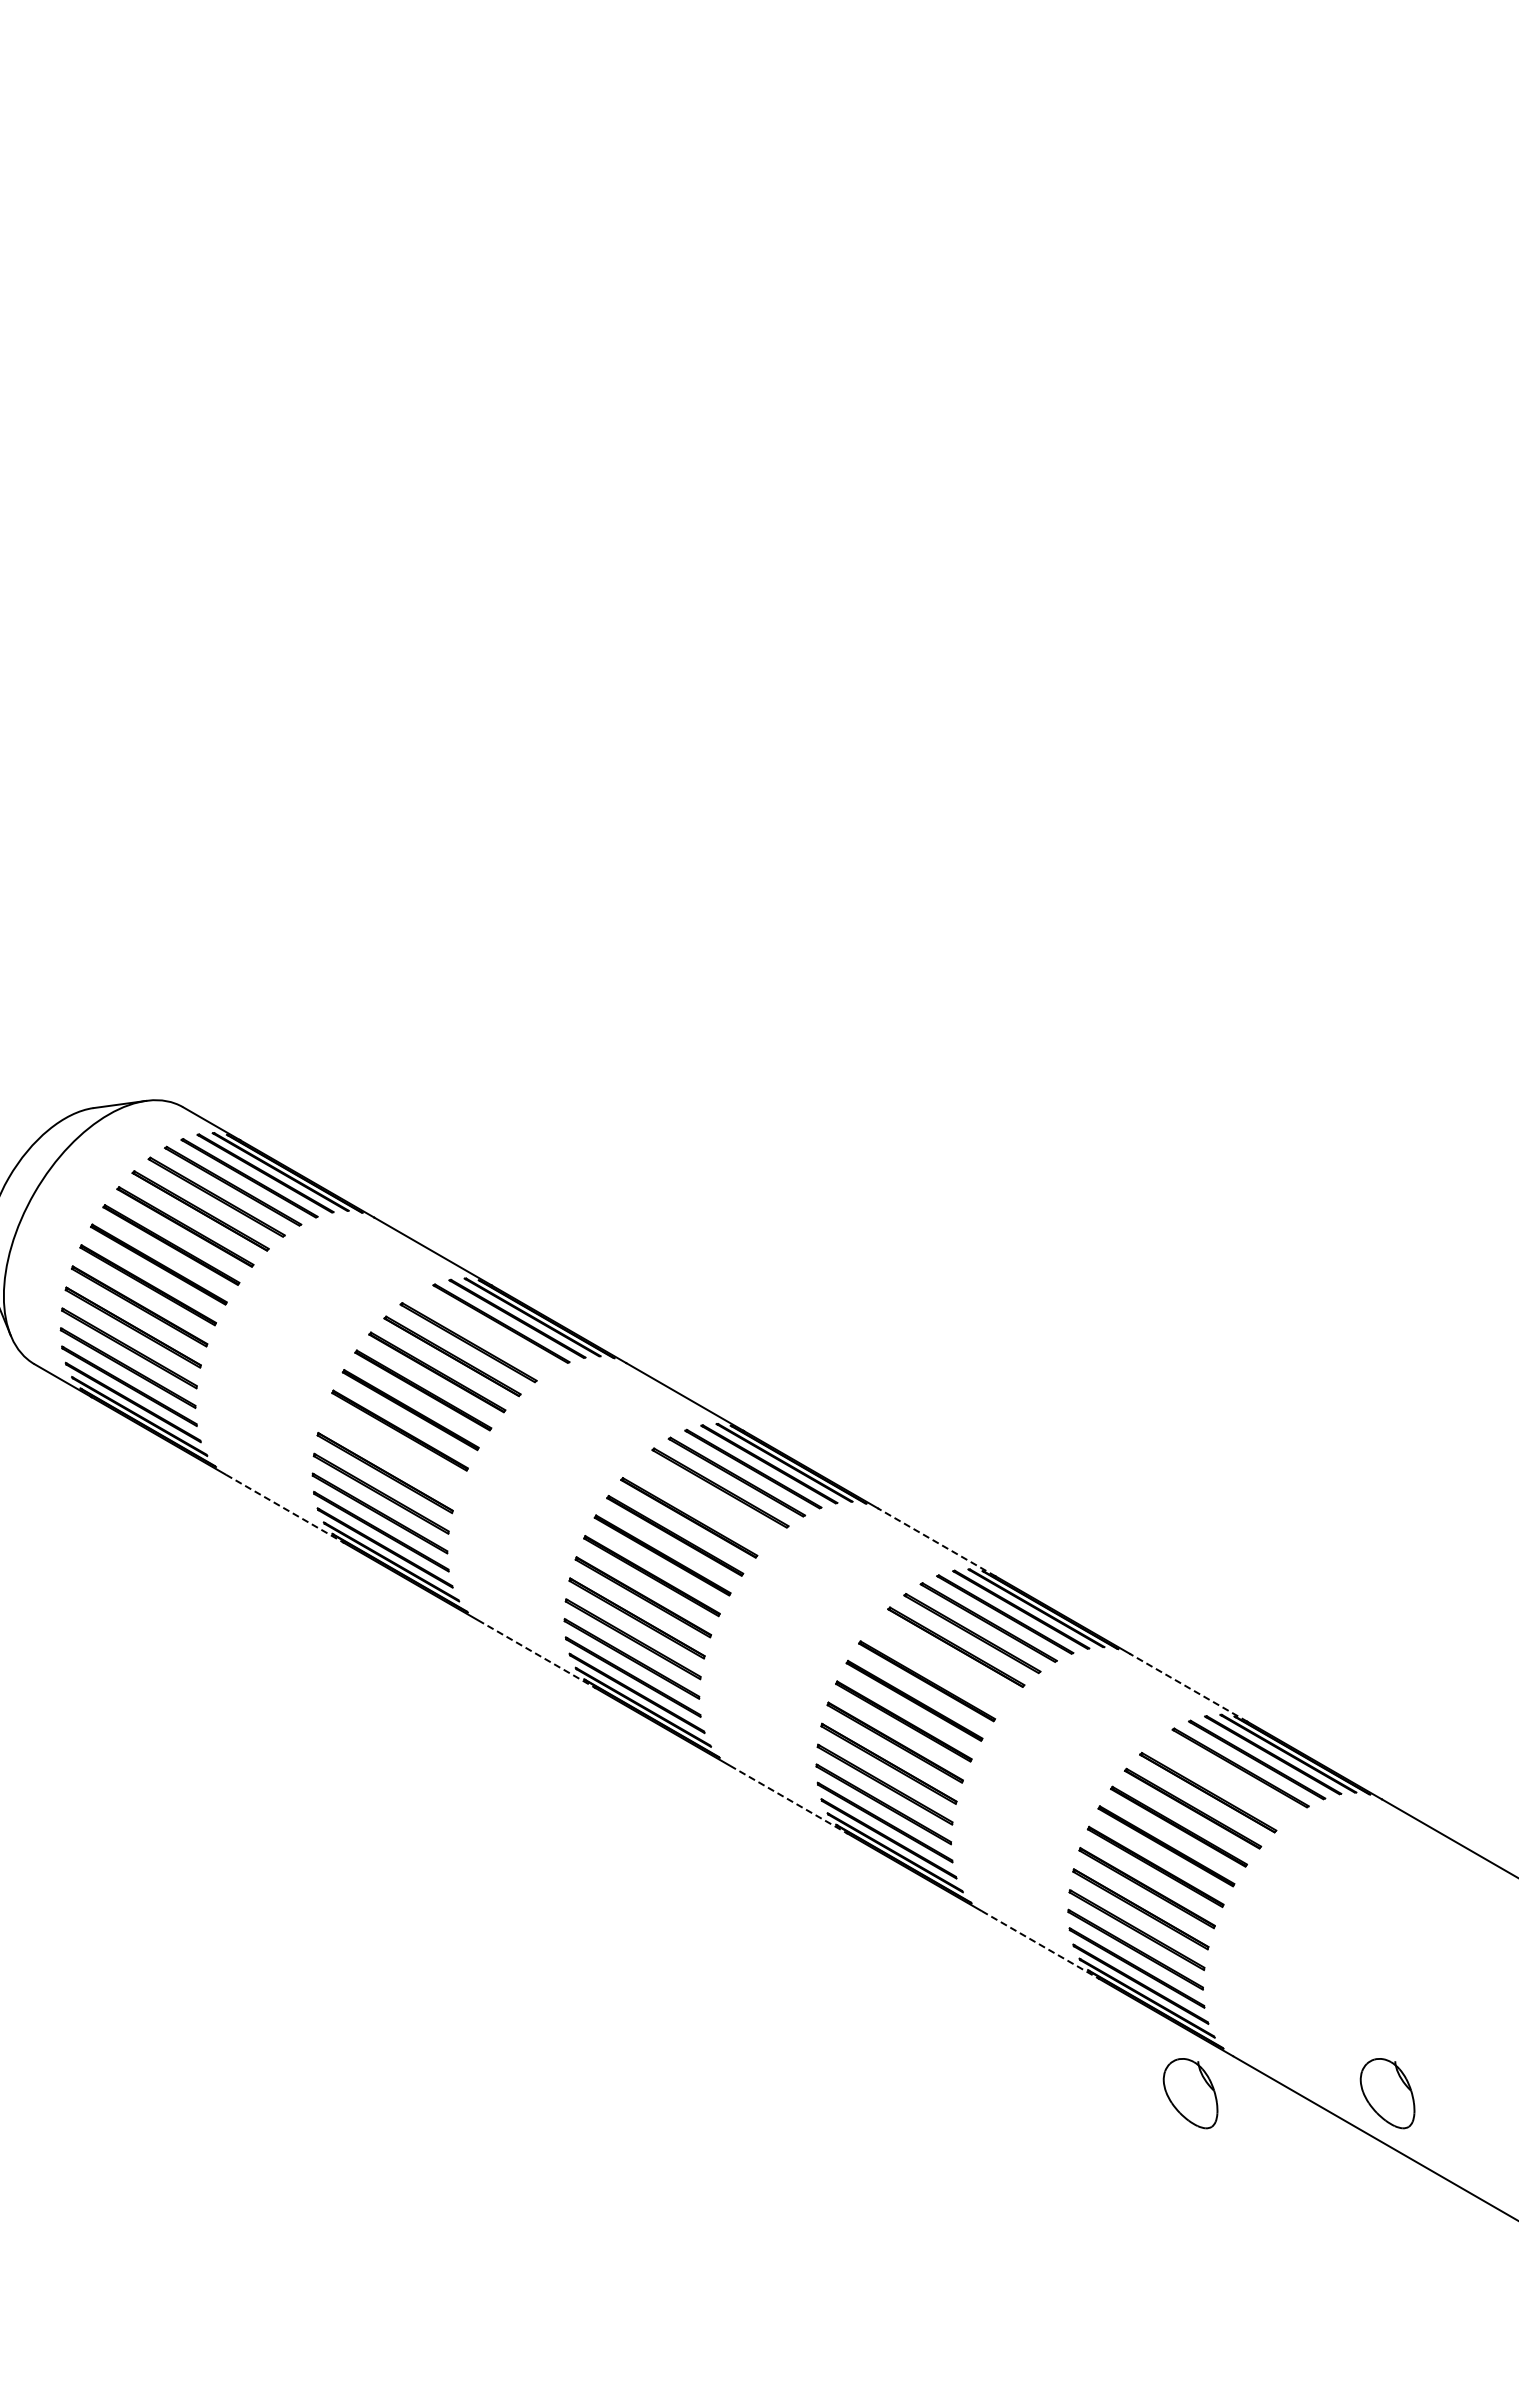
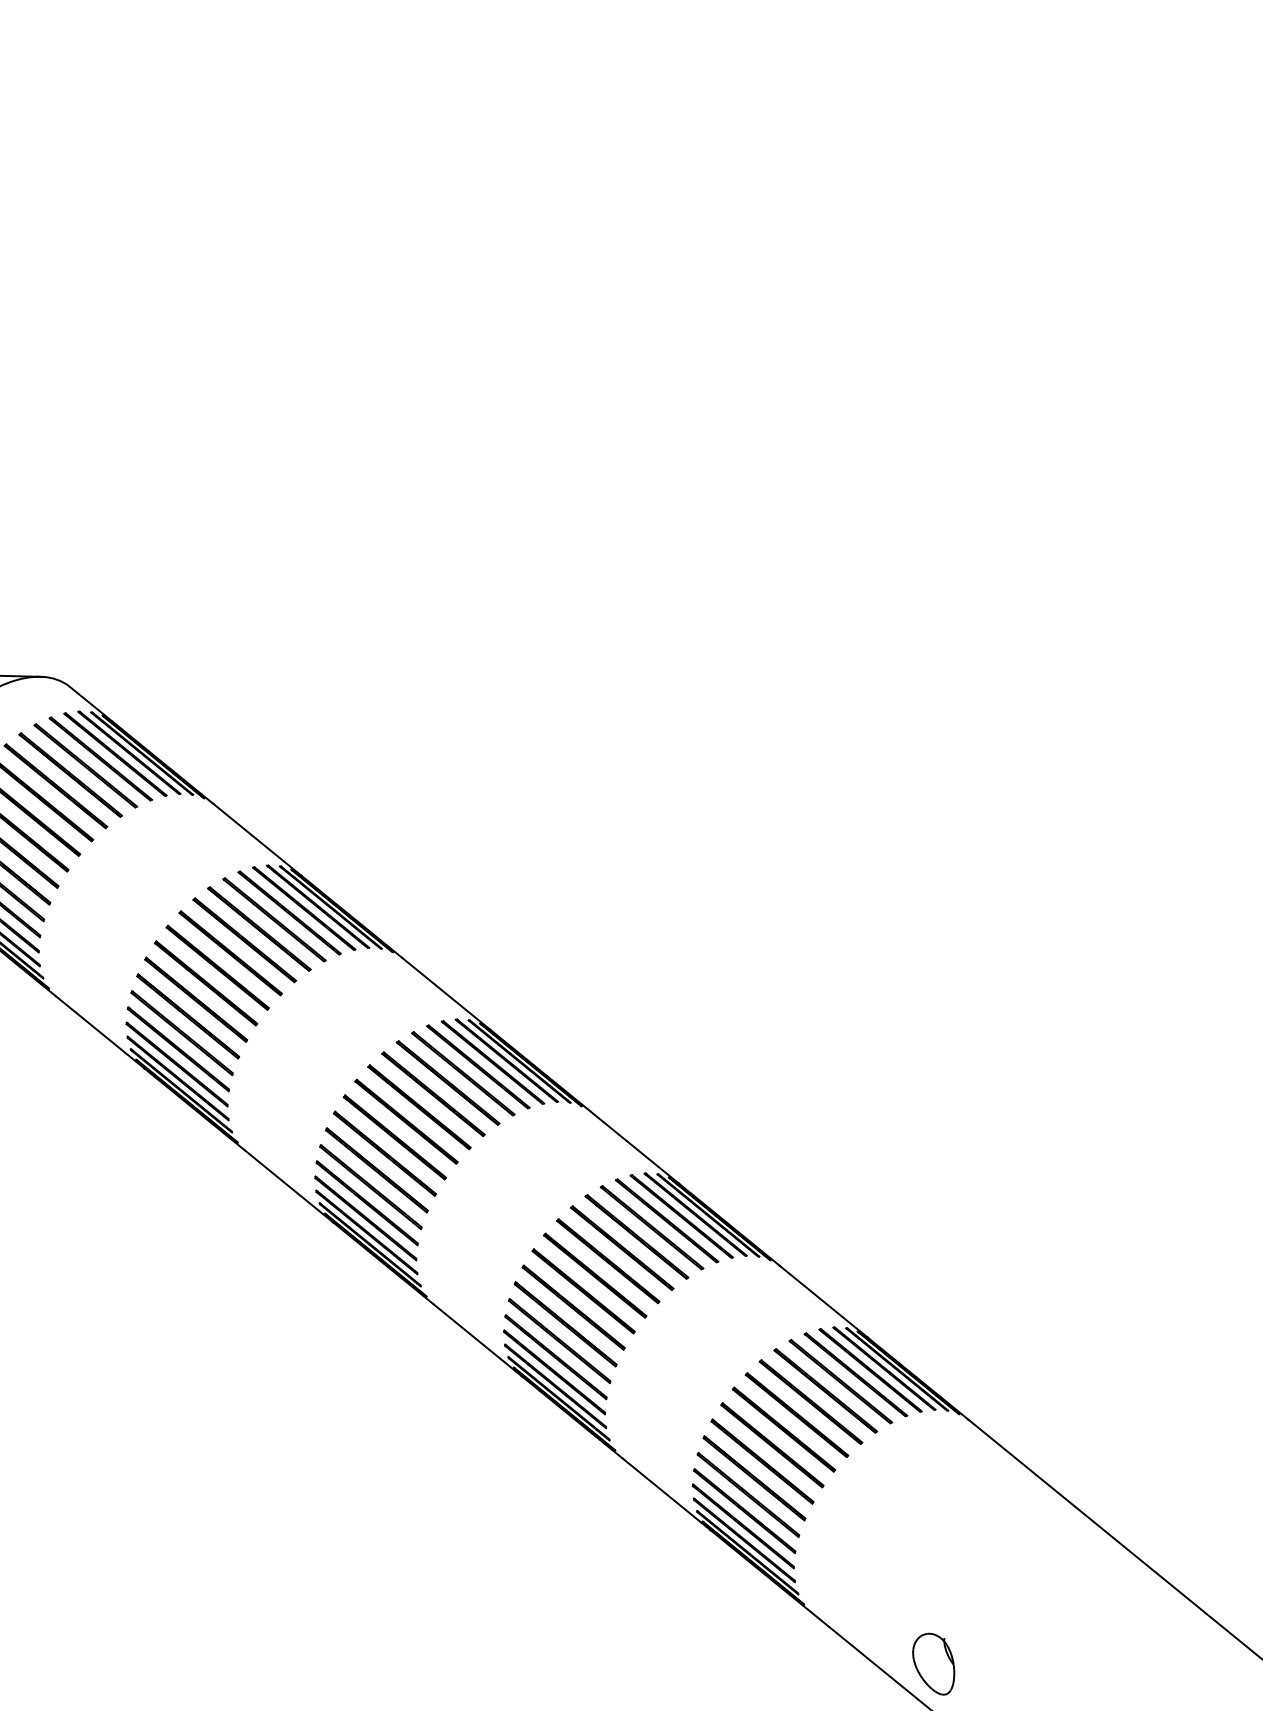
part: (484, 1331) -> (289, 912), added
part: (391, 1451) -> (196, 999), added
part: (704, 1501) -> (448, 1082), added
line: (284, 1508) -> (100, 1032), dashed -> solid
line: (937, 1542) -> (635, 1147), dashed -> solid
line: (536, 1654) -> (288, 1186), dashed -> solid
part: (941, 1663) -> (622, 1248), added
line: (1188, 1687) -> (823, 1301), dashed -> solid
part: (1224, 1778) -> (841, 1381), added
line: (788, 1799) -> (477, 1340), dashed -> solid
line: (1040, 1945) -> (666, 1494), dashed -> solid
part: (1190, 2093) -> (770, 1637), removed

